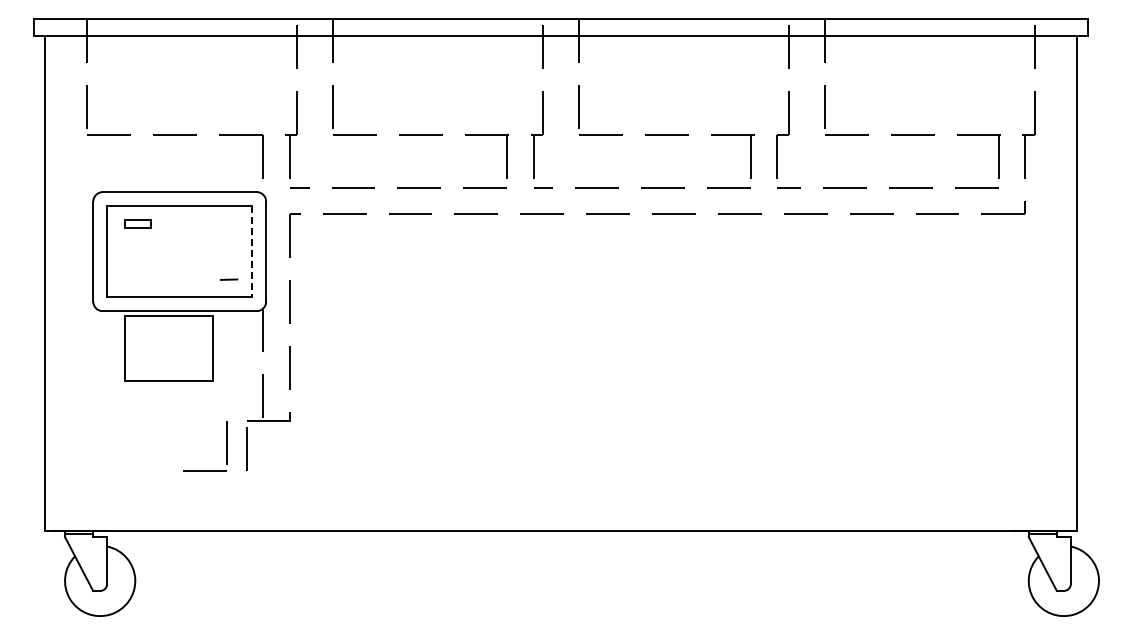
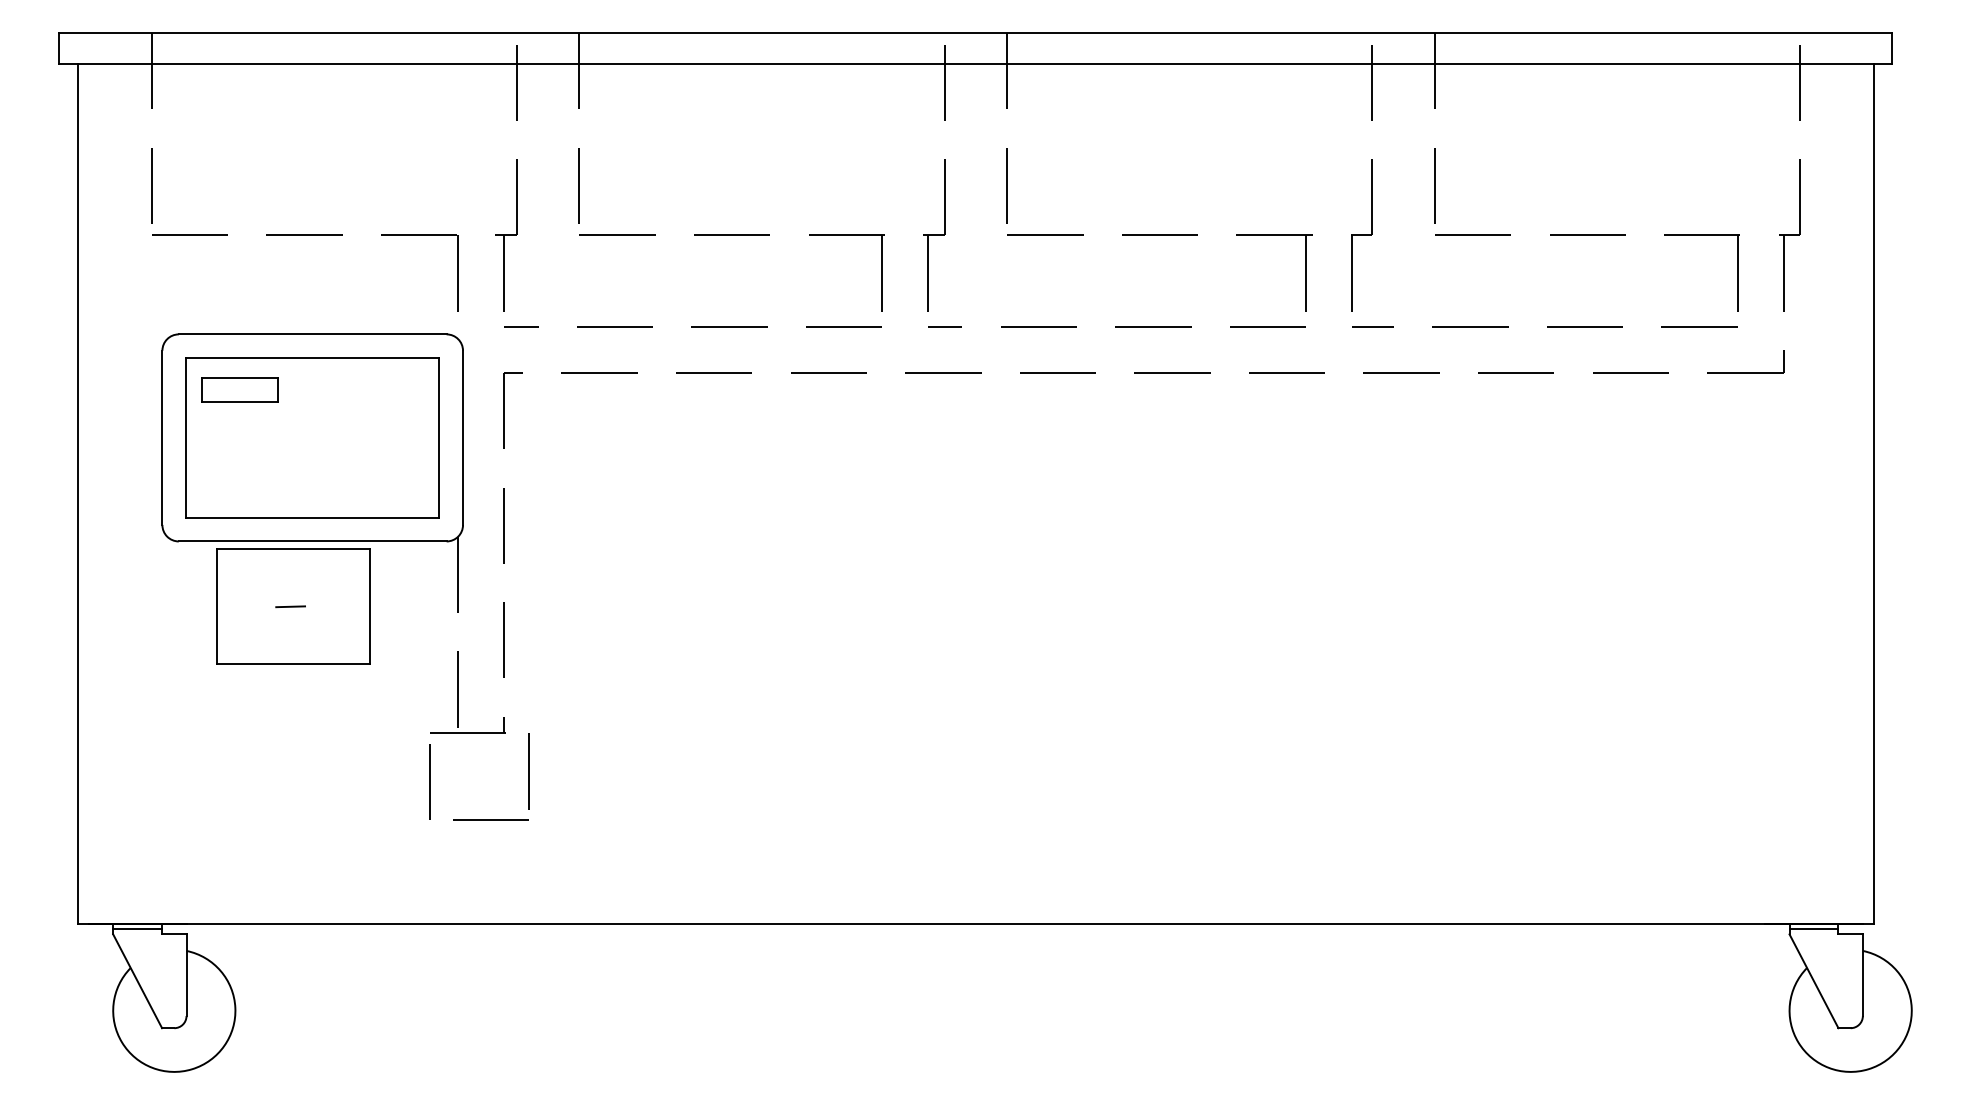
part: (137, 223) -> (239, 388), size x1.67
line: (252, 251) -> (439, 437), dashed -> solid
line: (228, 279) -> (289, 606), moved
part: (226, 446) -> (528, 776), moved

